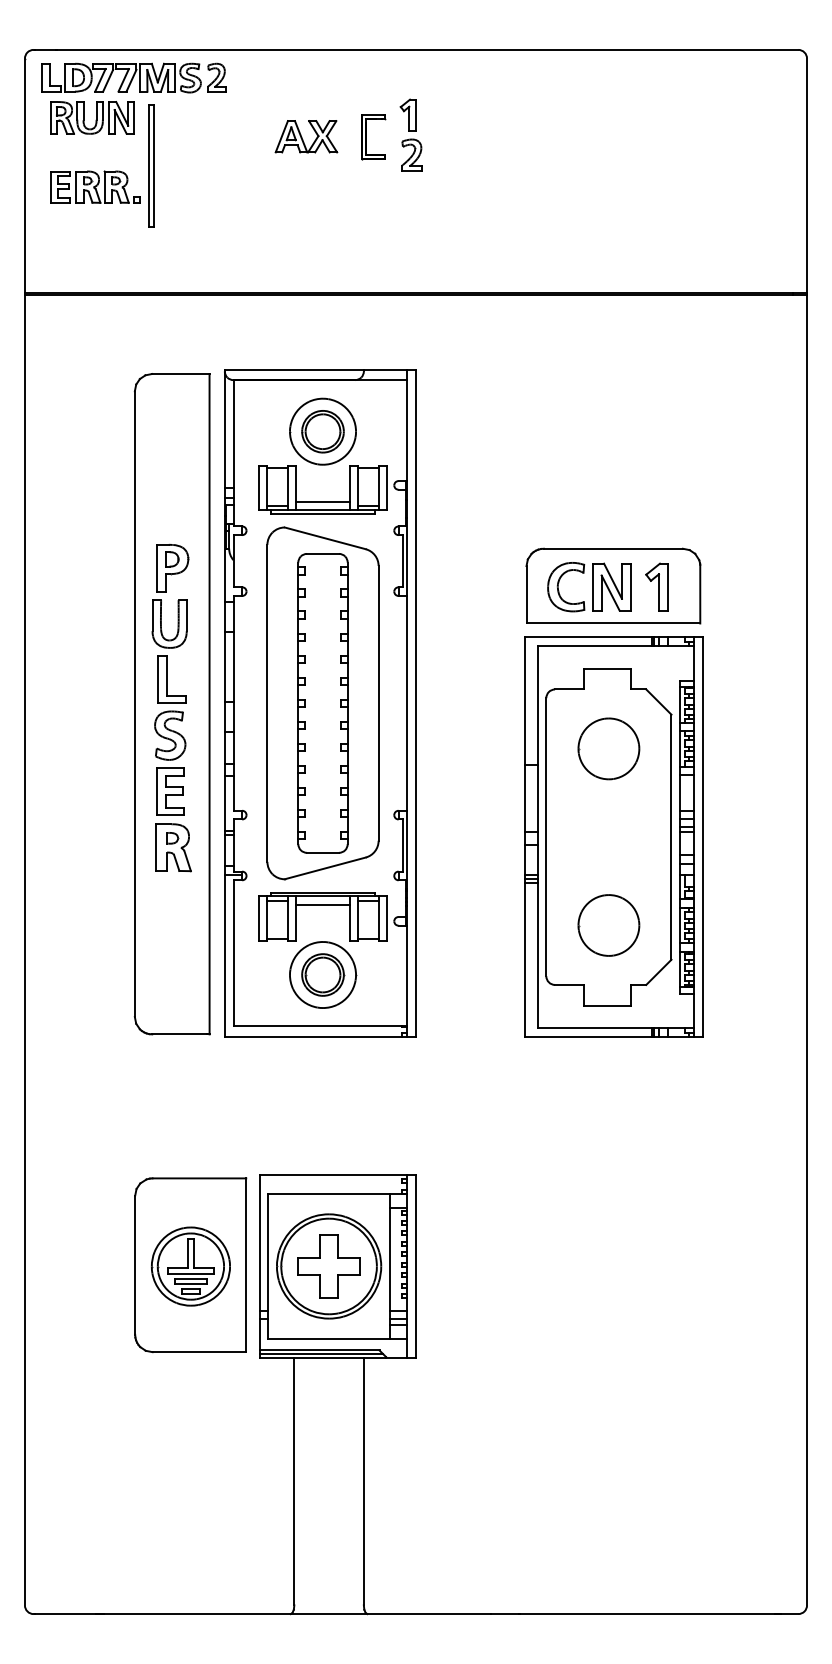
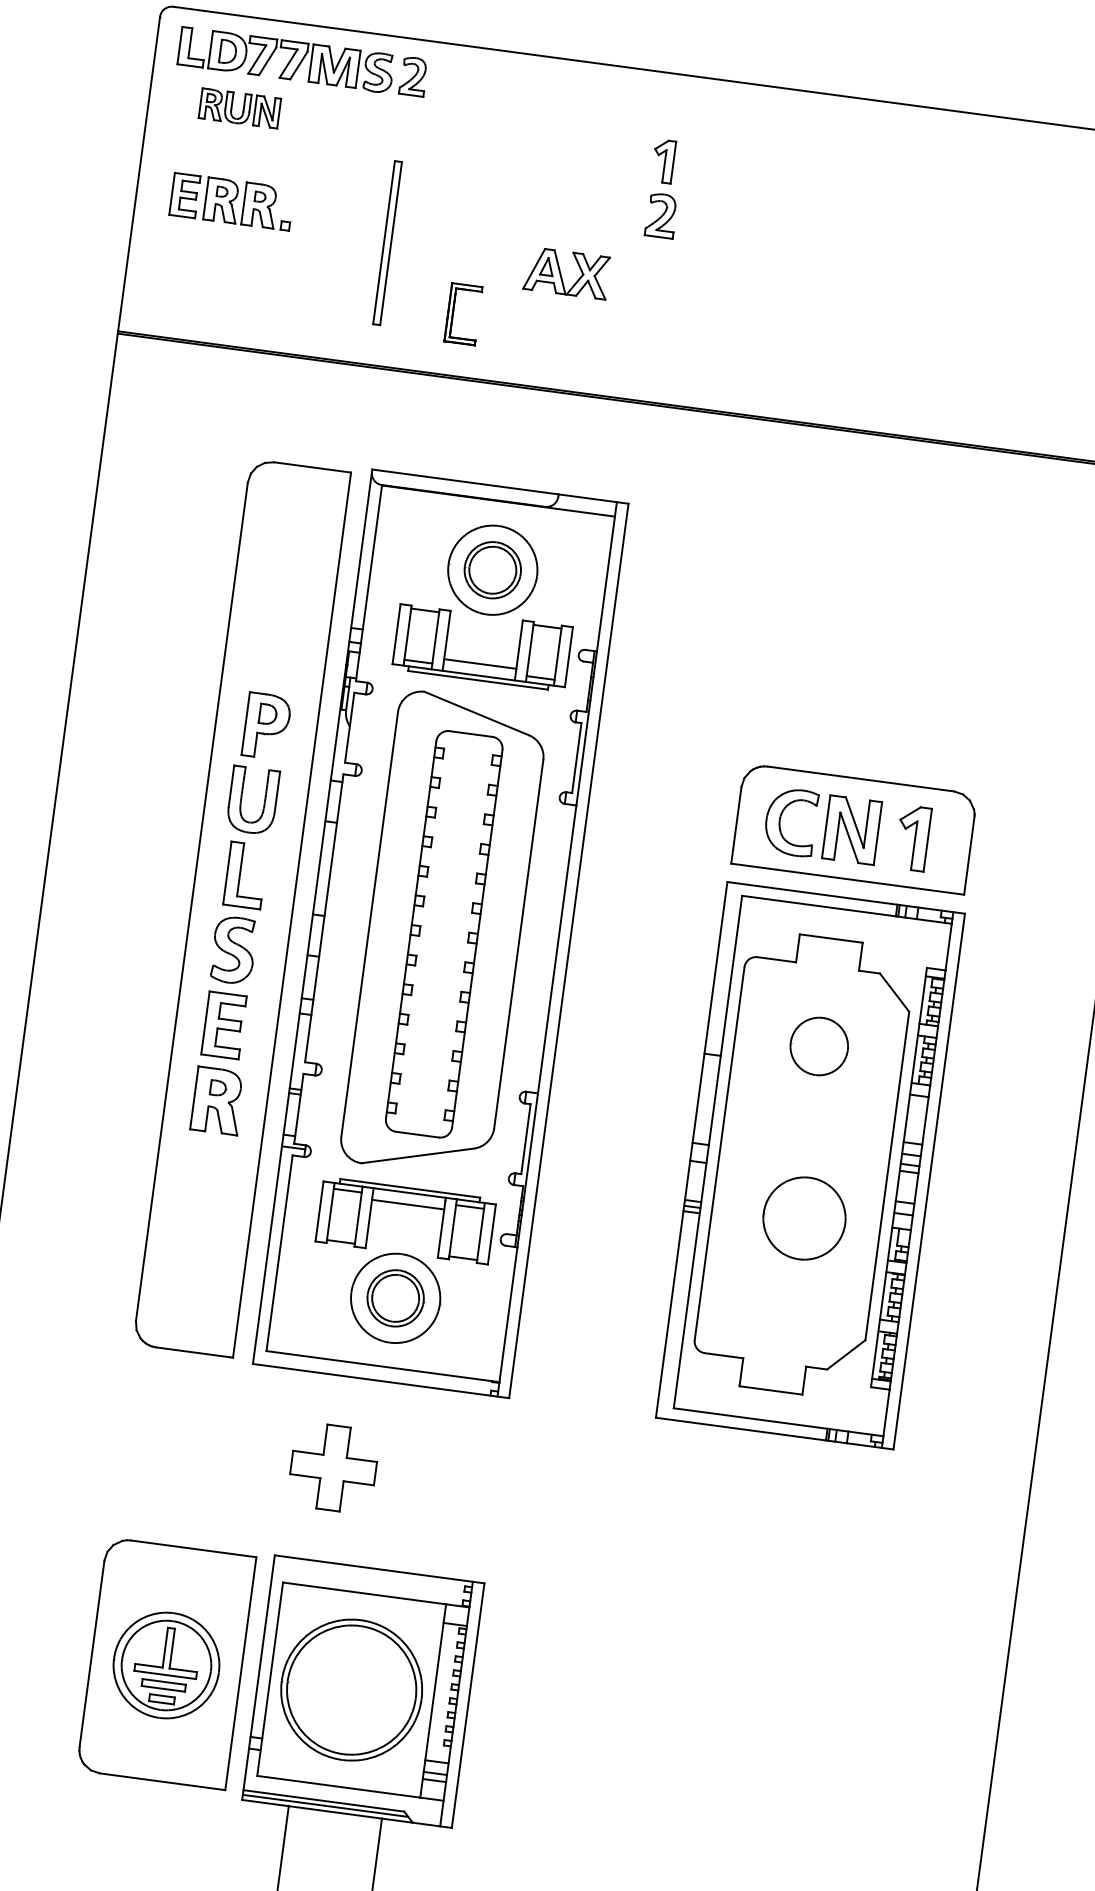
part: (92, 117) -> (240, 107), size x0.7
part: (306, 136) -> (567, 272), moved
part: (366, 137) -> (454, 313), moved
part: (151, 165) -> (387, 242), moved
part: (608, 748) -> (818, 1045), size x0.7
part: (608, 925) -> (803, 1218), moved
part: (328, 1266) -> (332, 1467), moved

